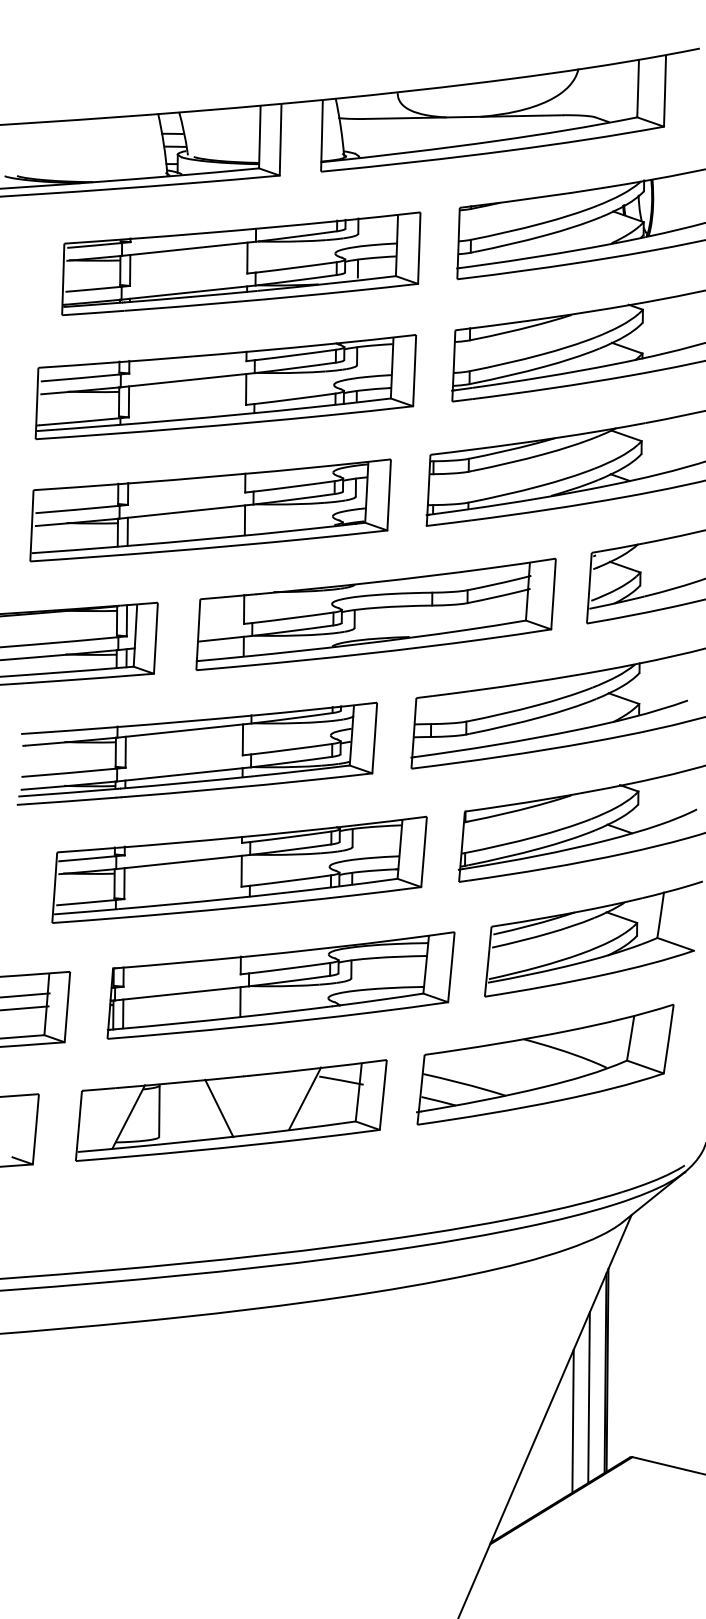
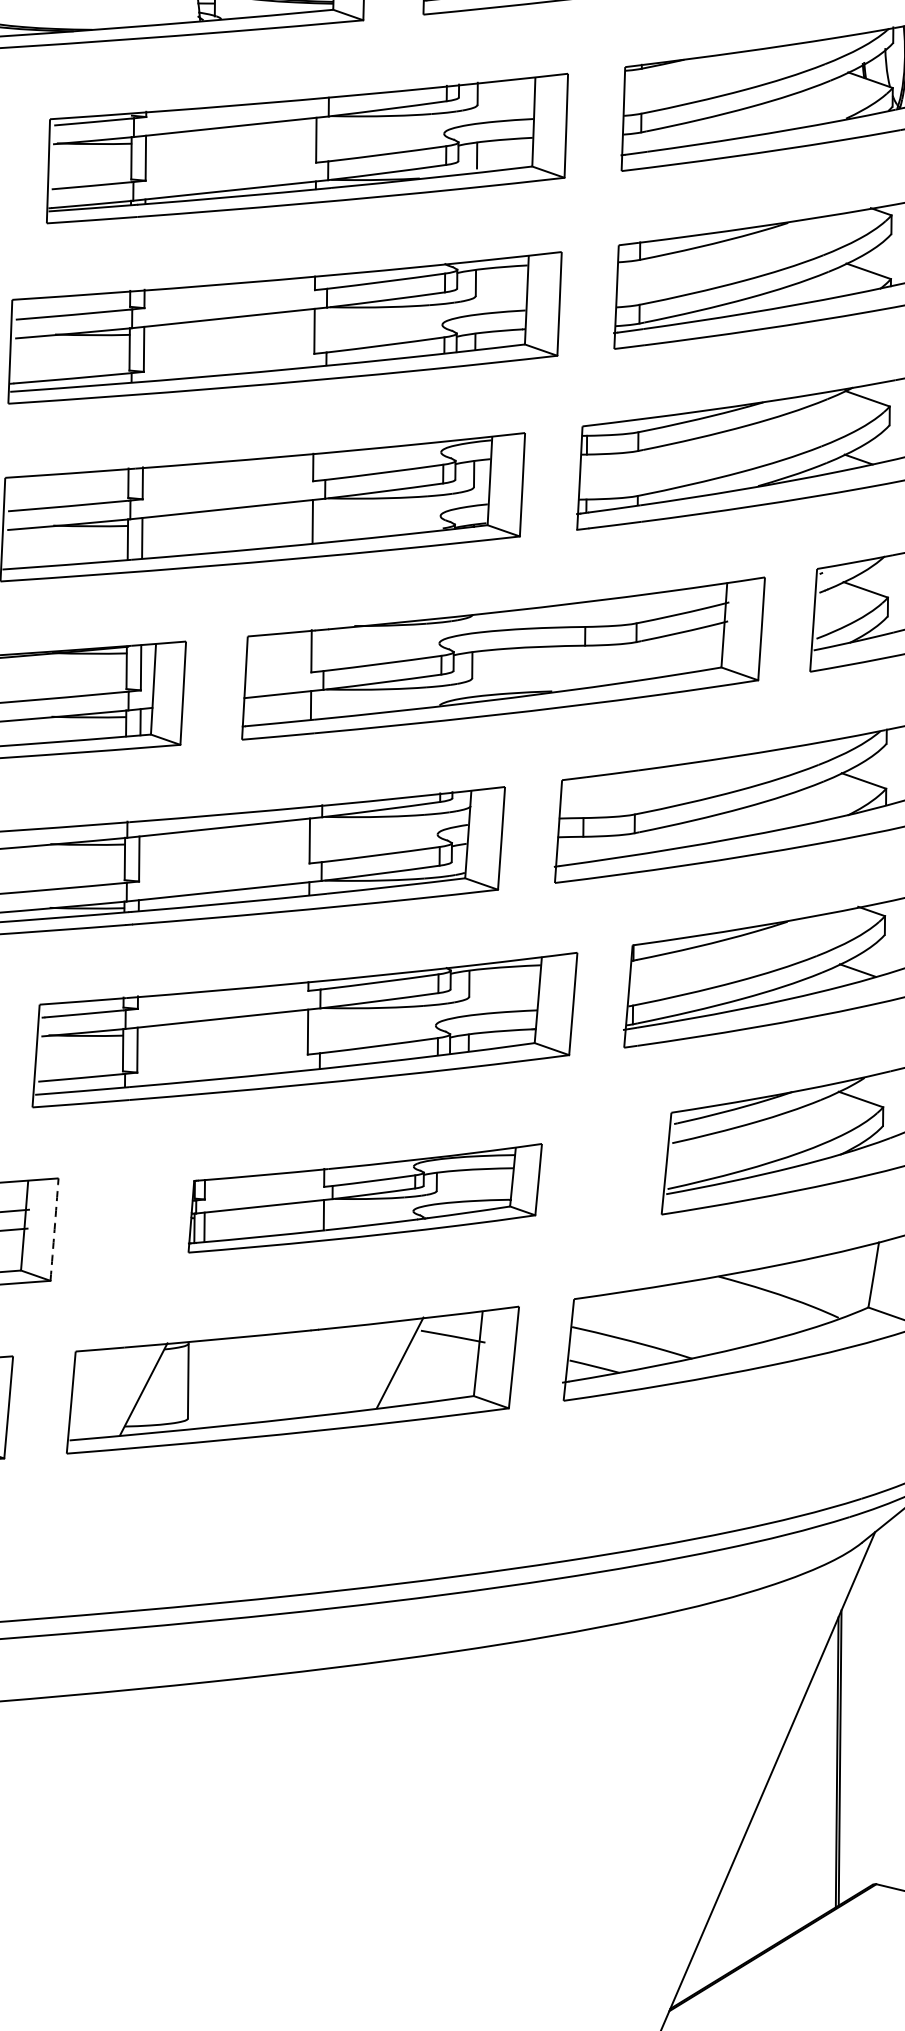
part: (280, 985) -> (364, 1198), size x0.7
arc: (67, 1007) -> (54, 1230), solid -> dashed
line: (219, 1108) -> (275, 1377), removed
line: (588, 1397) -> (812, 1797), removed
line: (572, 1420) -> (789, 1830), removed

